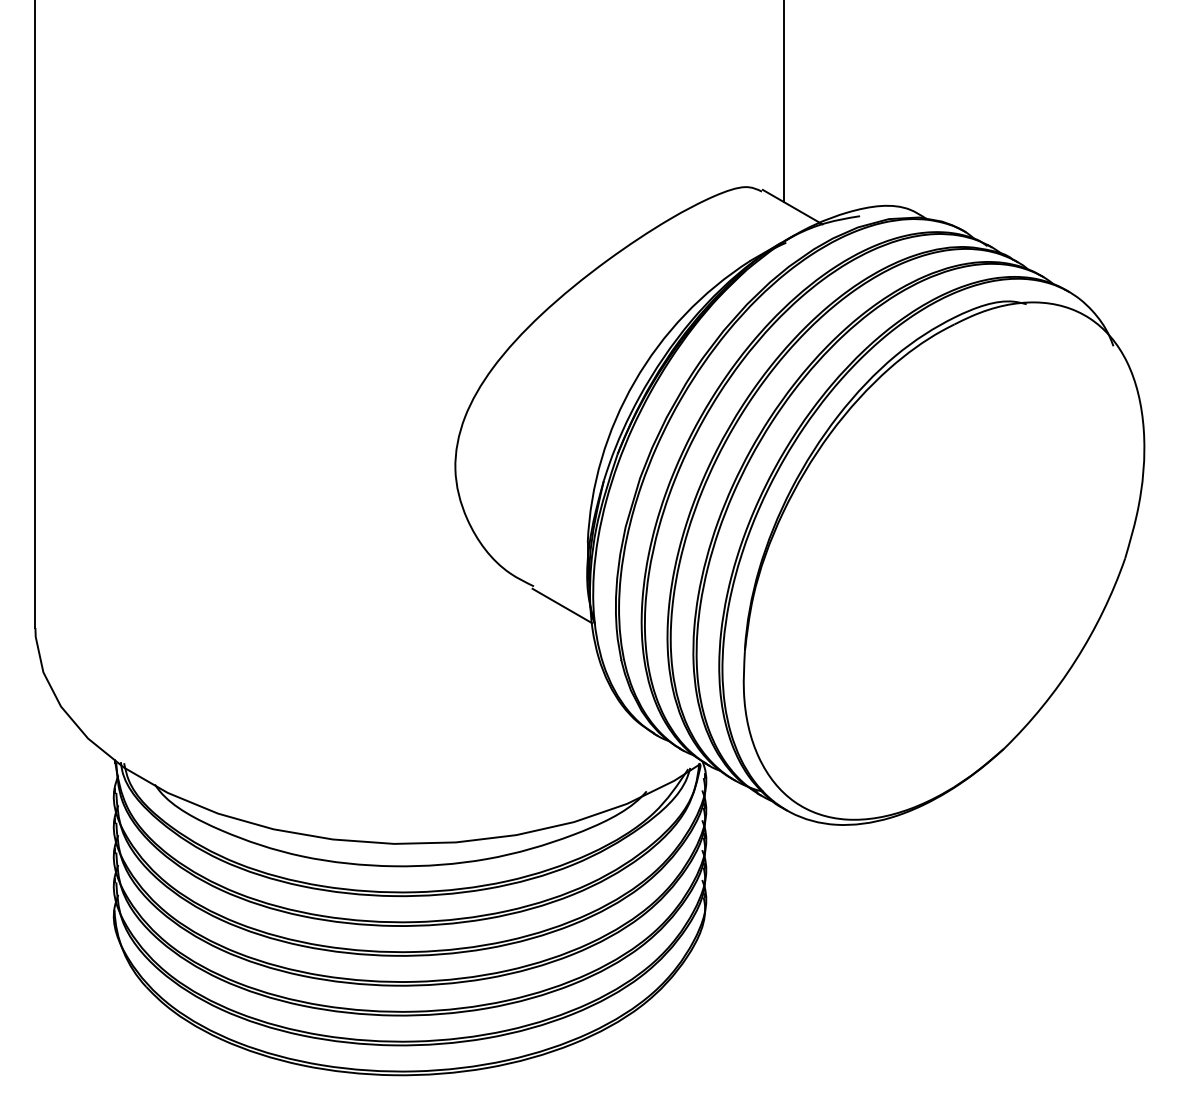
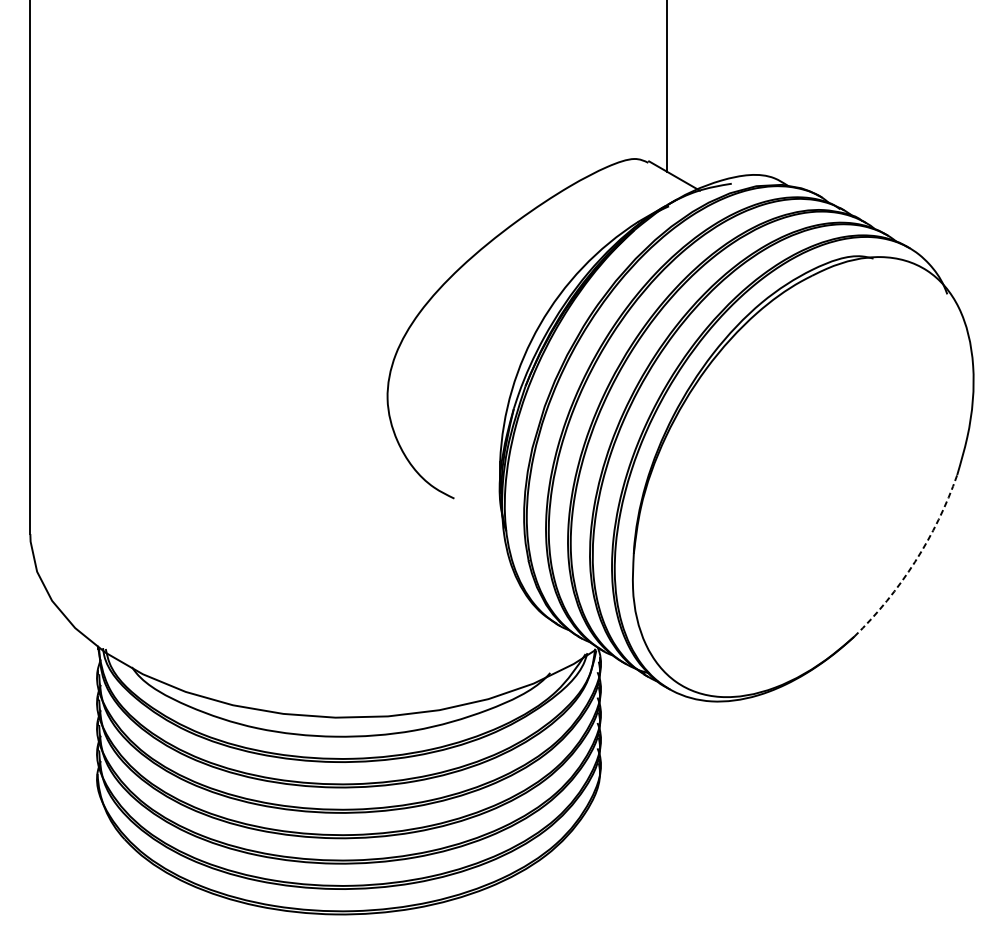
line: (562, 605) -> (478, 514), removed
arc: (1075, 660) -> (915, 561), solid -> dashed

